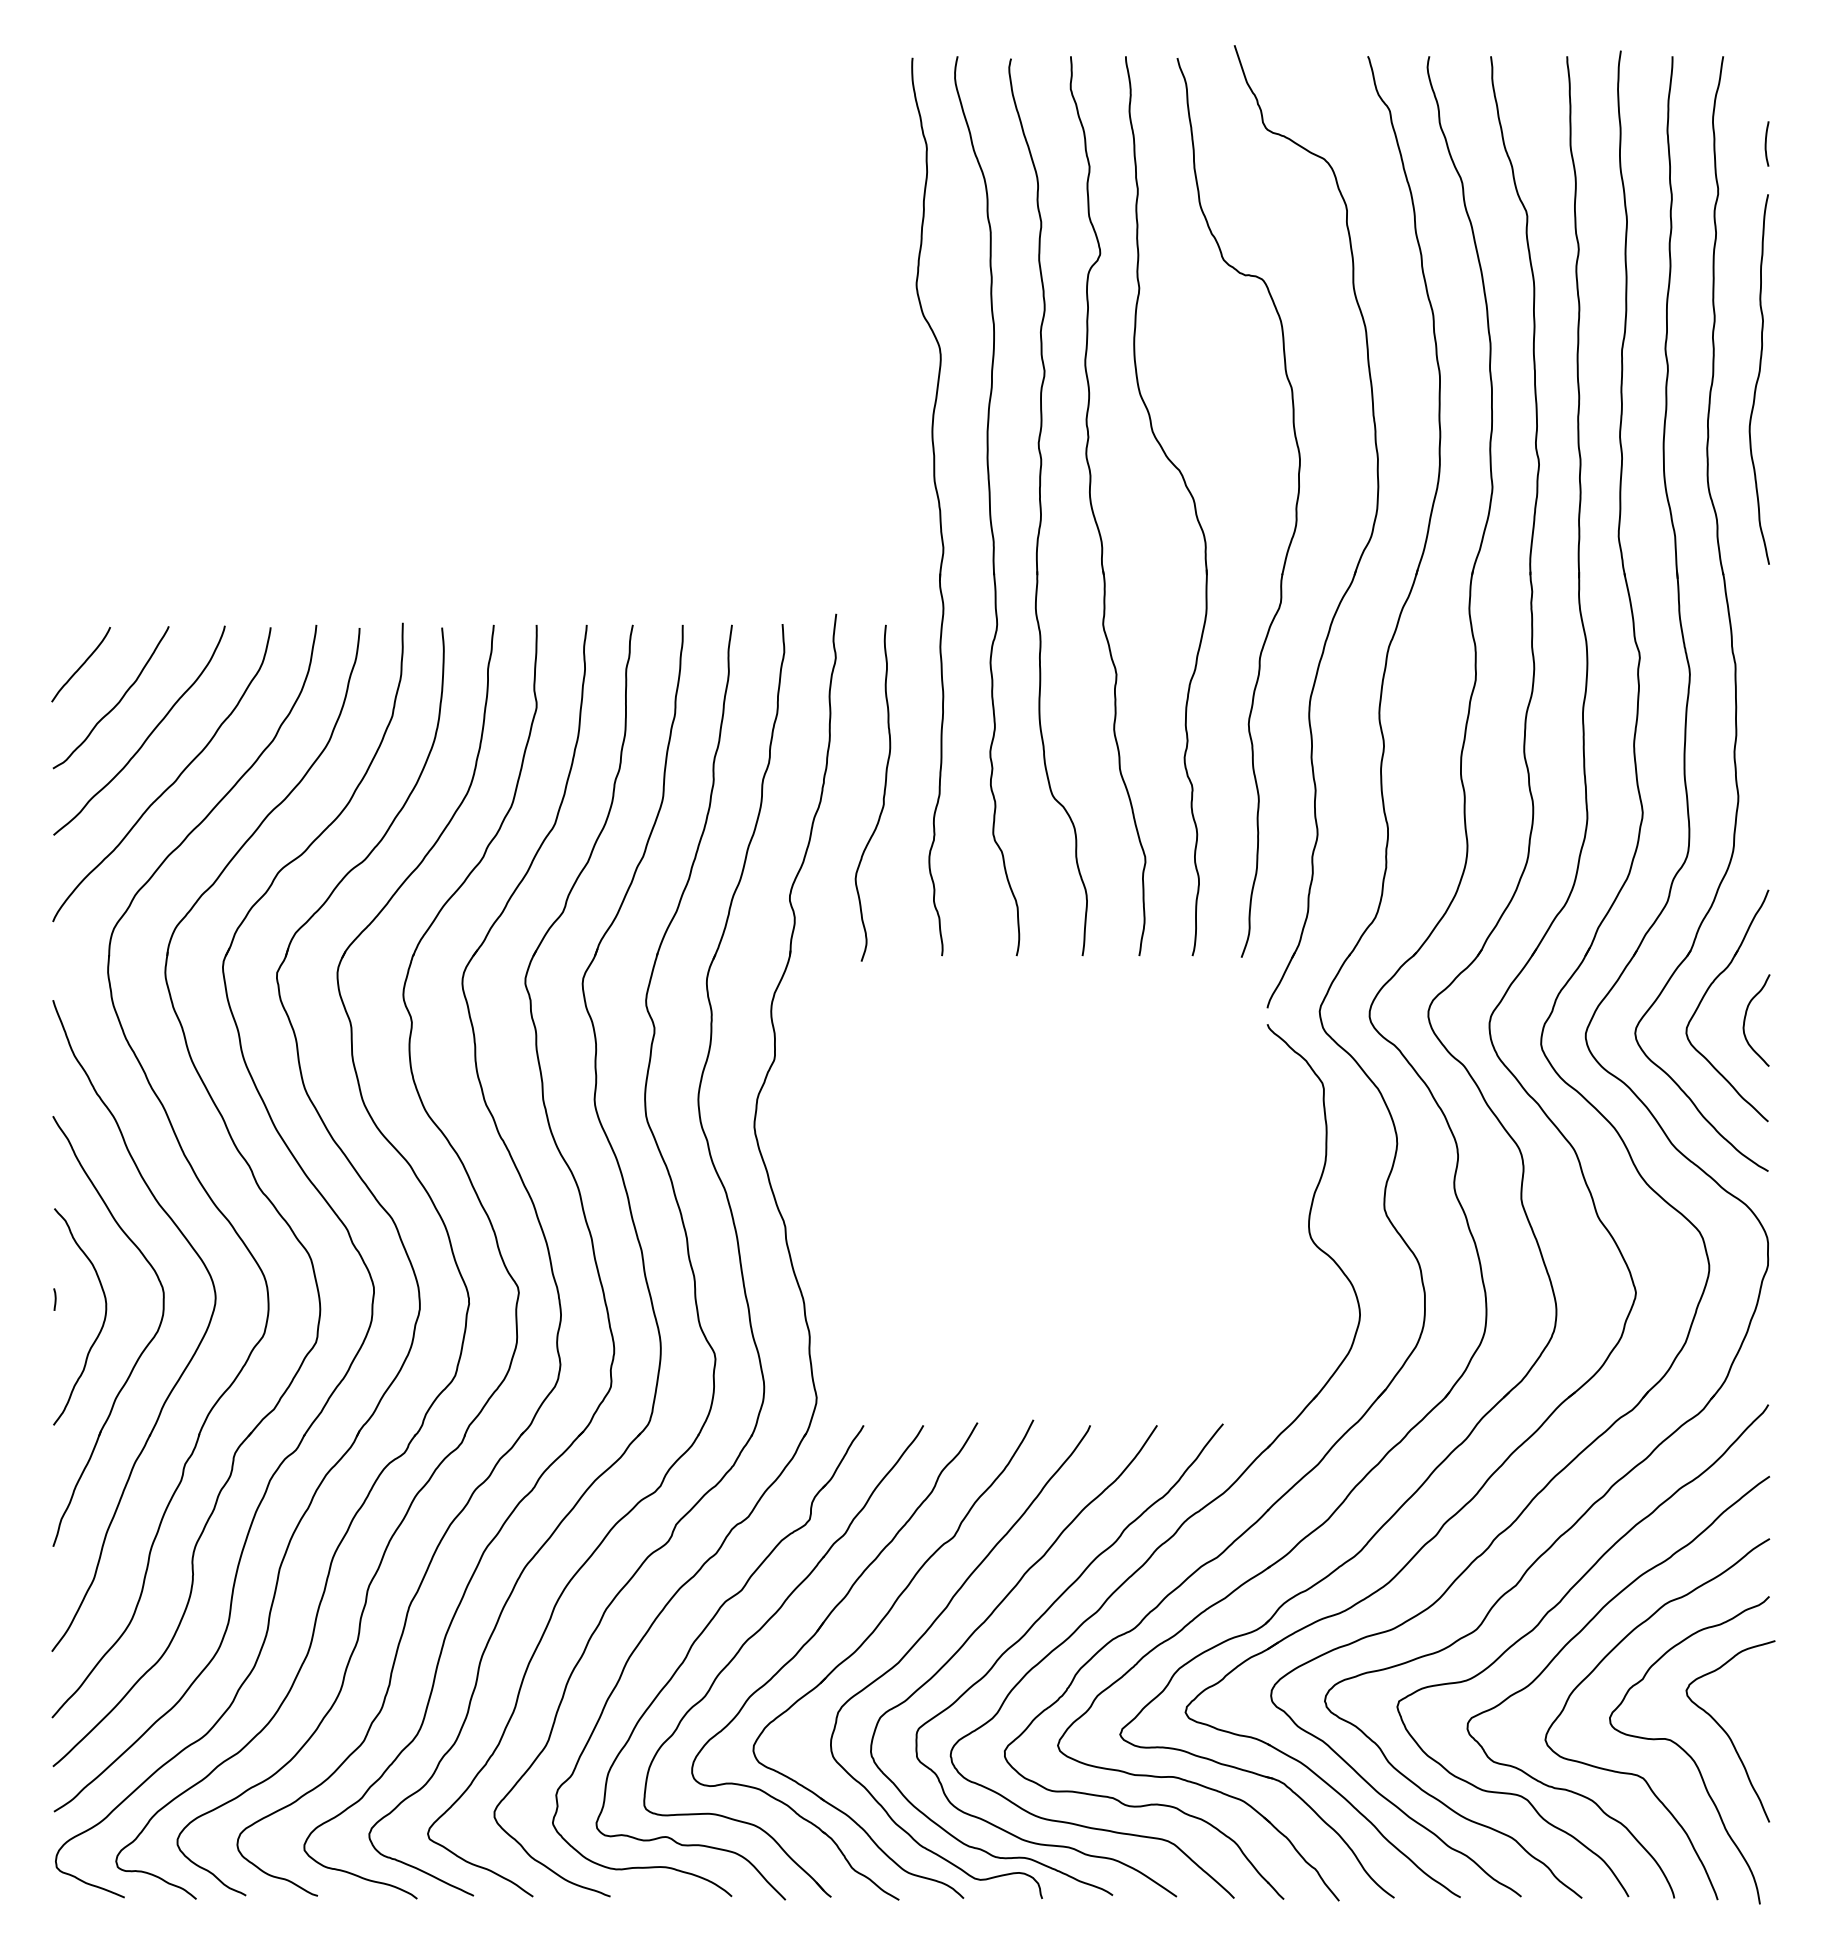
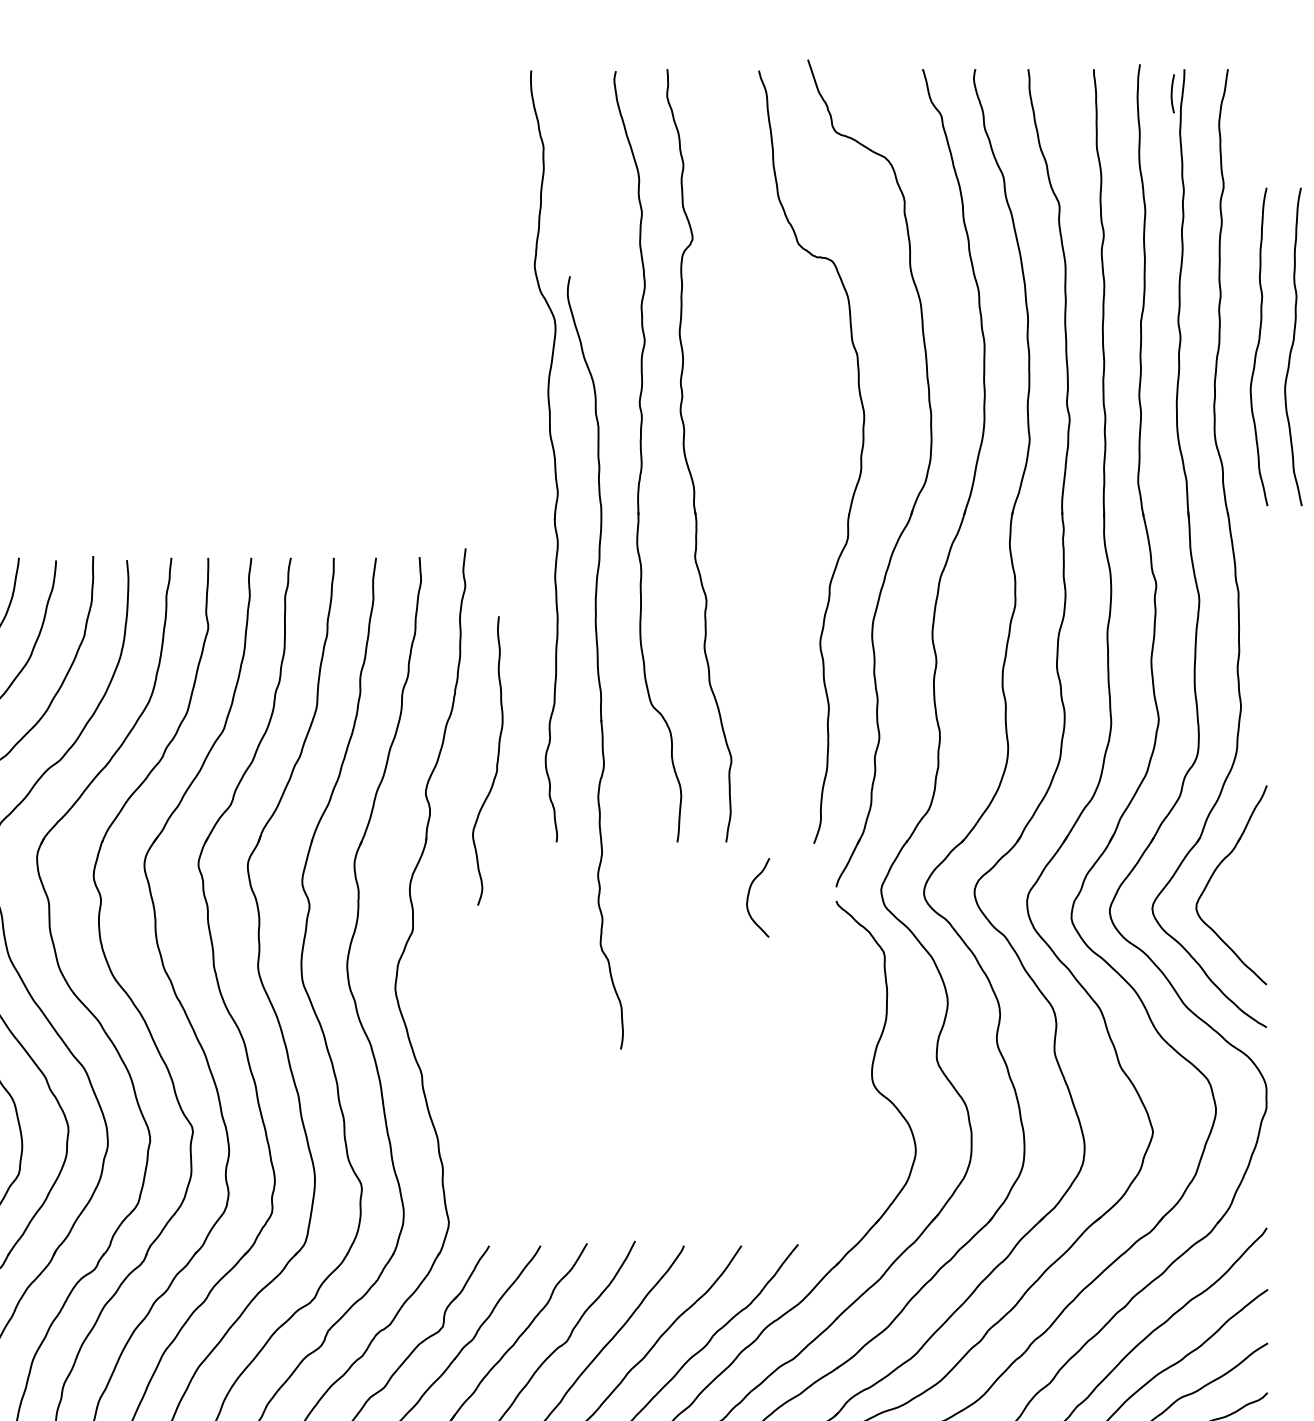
curve: (1766, 143) -> (1172, 93), moved
curve: (1798, 379) -> (1292, 346), added
part: (1188, 492) -> (768, 444), removed
part: (987, 506) -> (595, 663), moved
curve: (883, 792) -> (496, 760), moved
curve: (1746, 1016) -> (749, 894), moved

